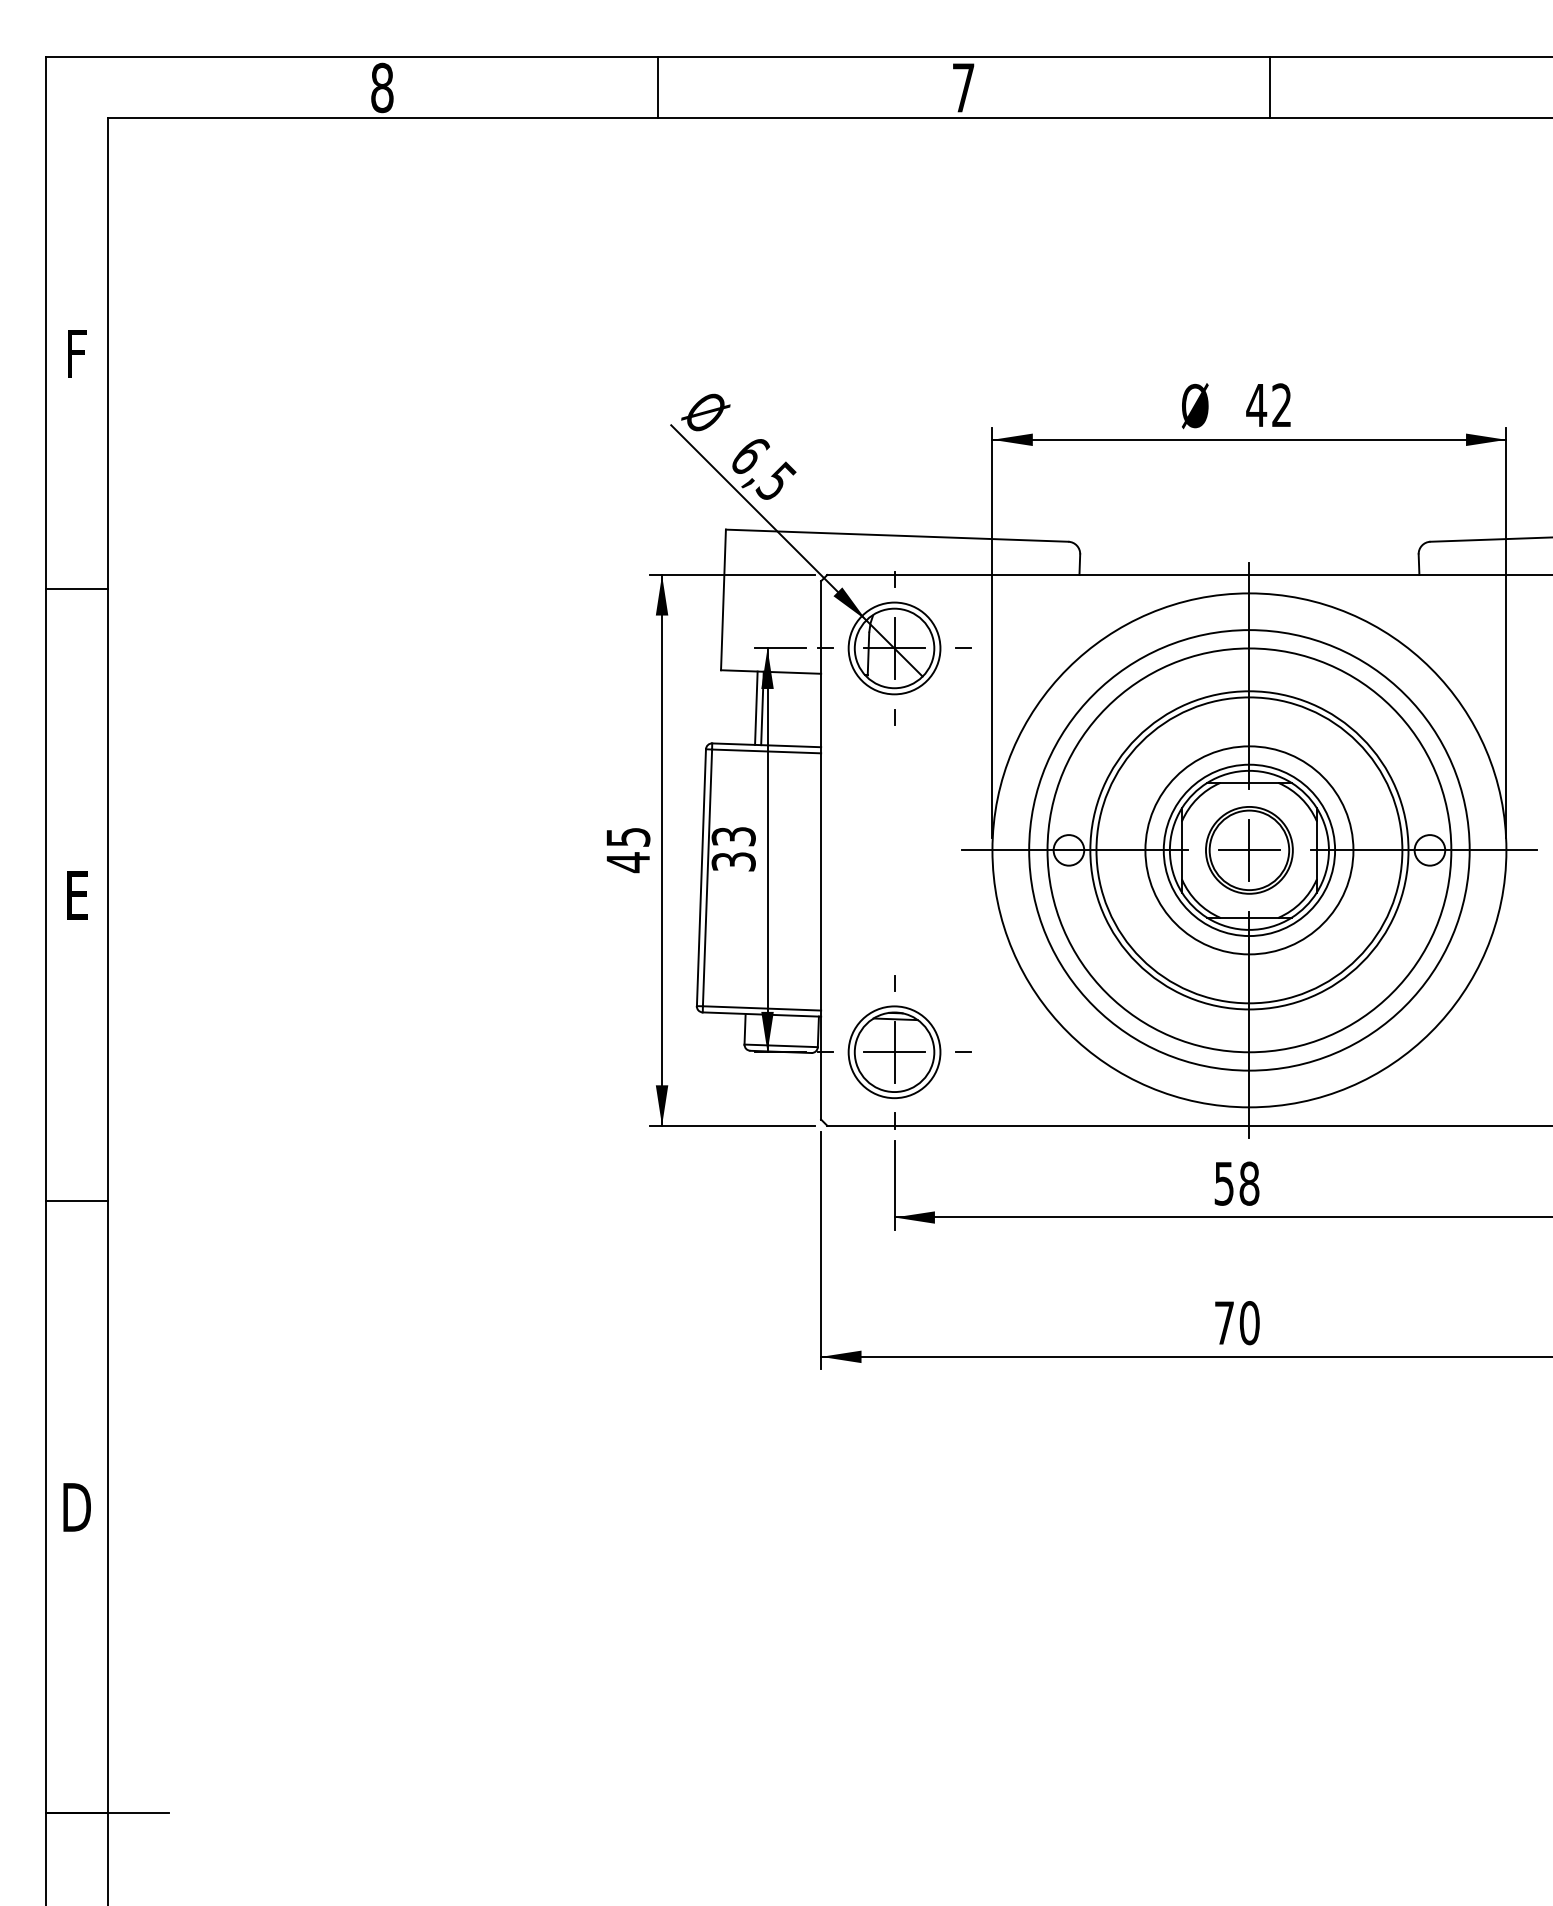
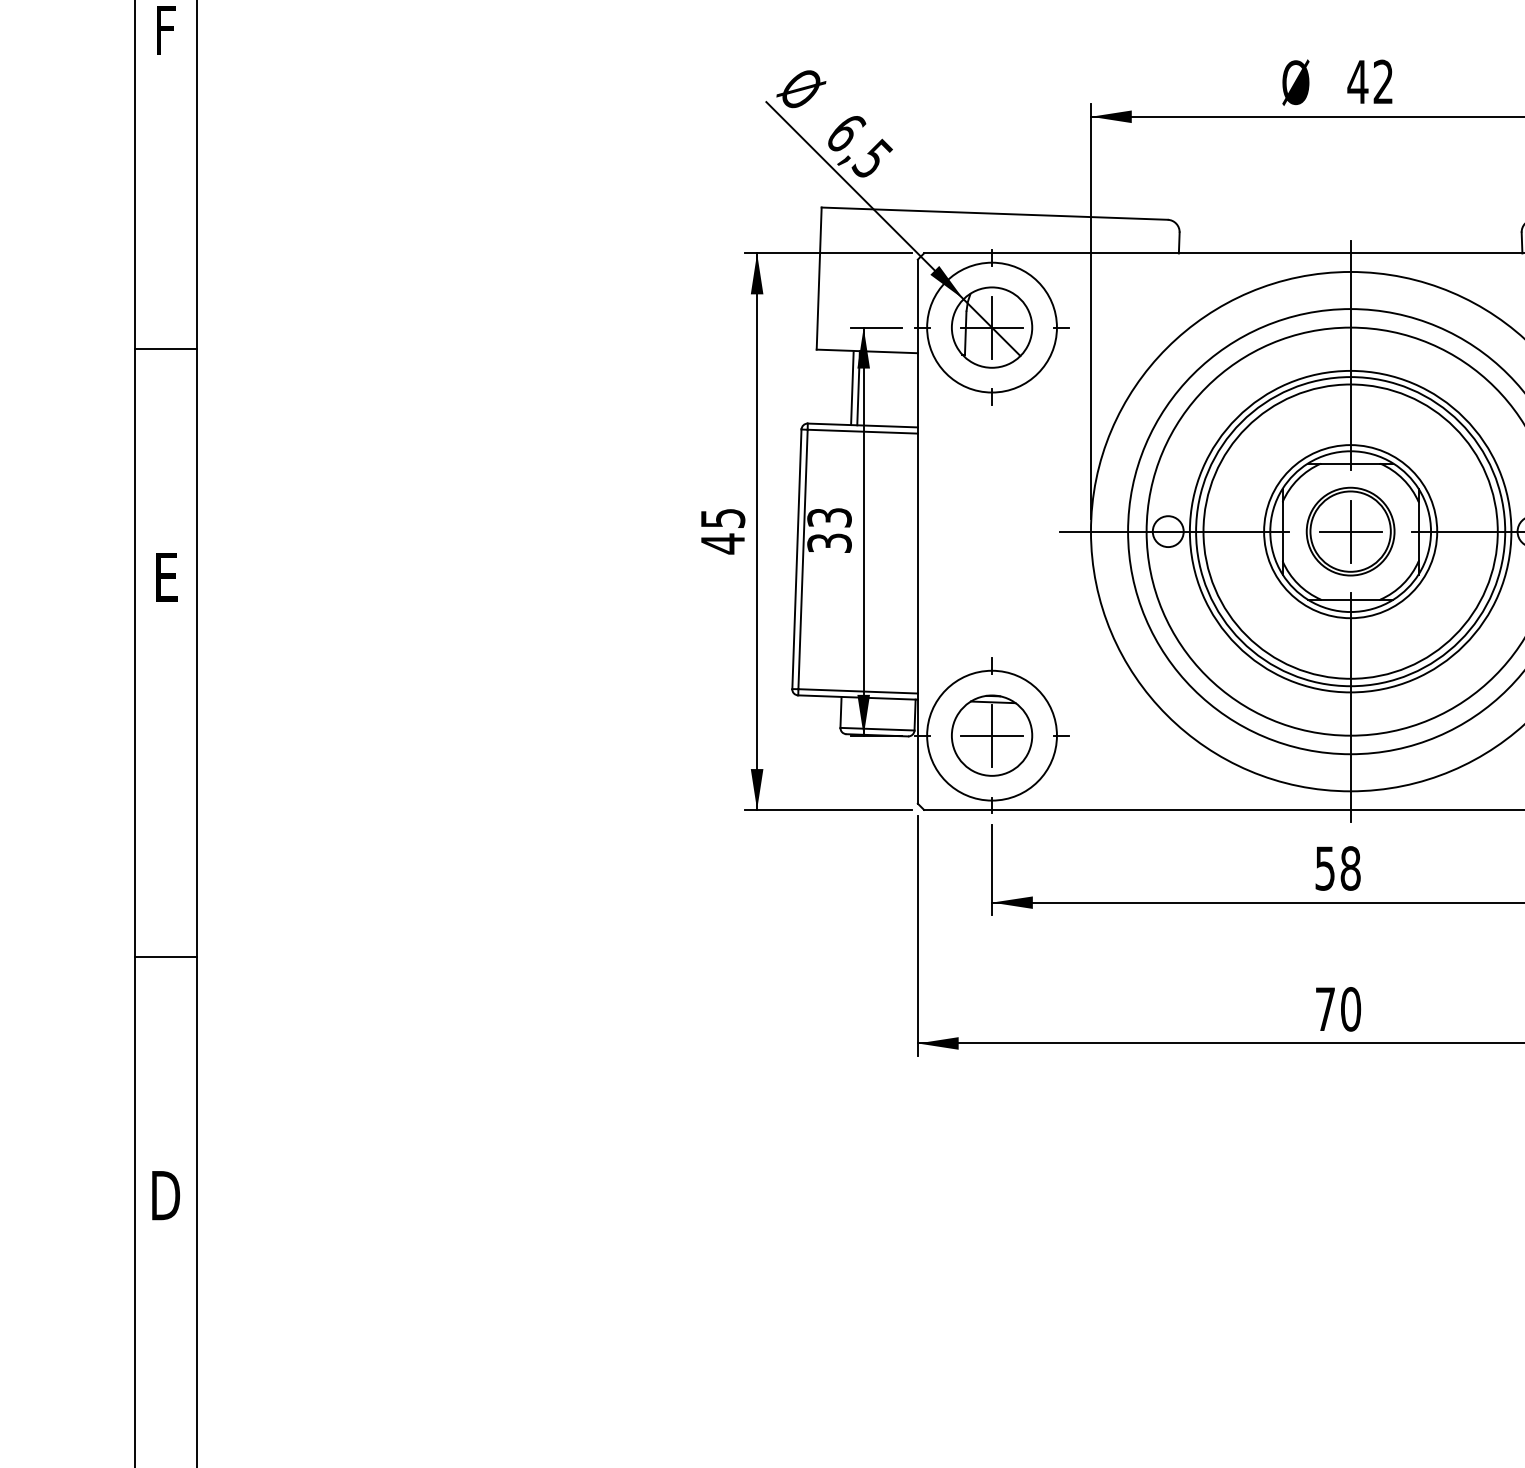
line: (76, 589) -> (165, 348), moved
circle: (894, 648) -> (991, 327), size x1.4
circle: (1249, 850) -> (1350, 531), size x1.4
circle: (894, 1052) -> (991, 735), size x1.4
line: (76, 1201) -> (165, 957), moved

